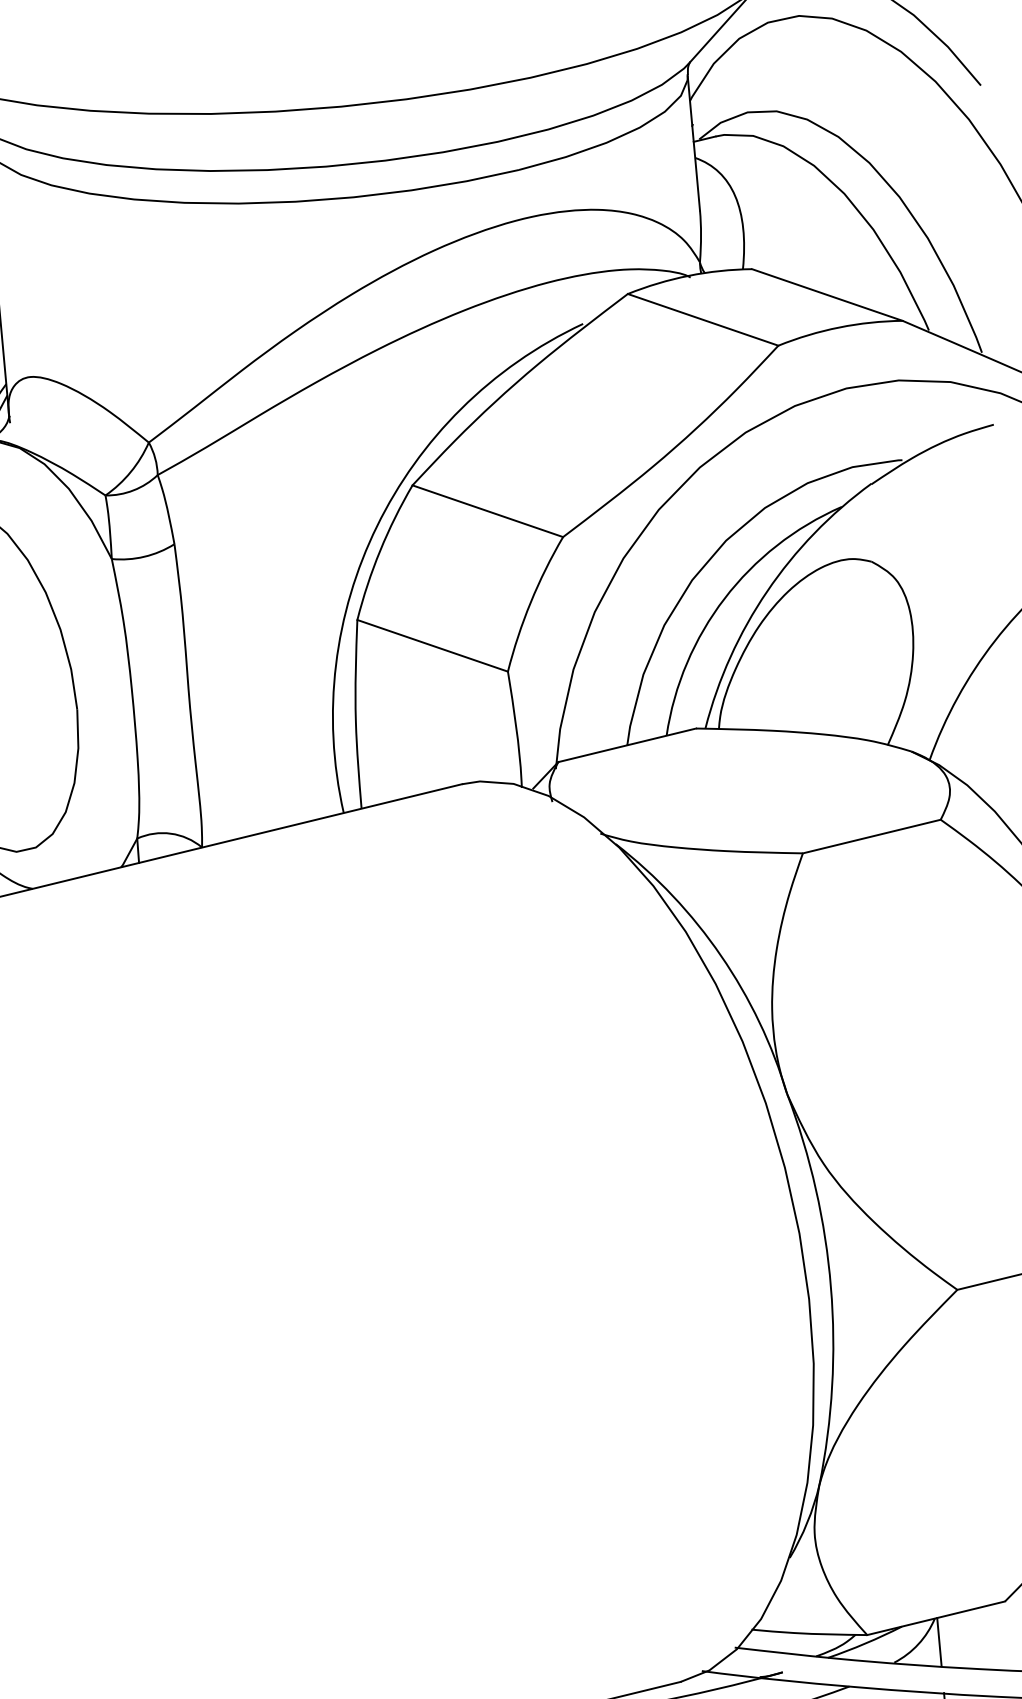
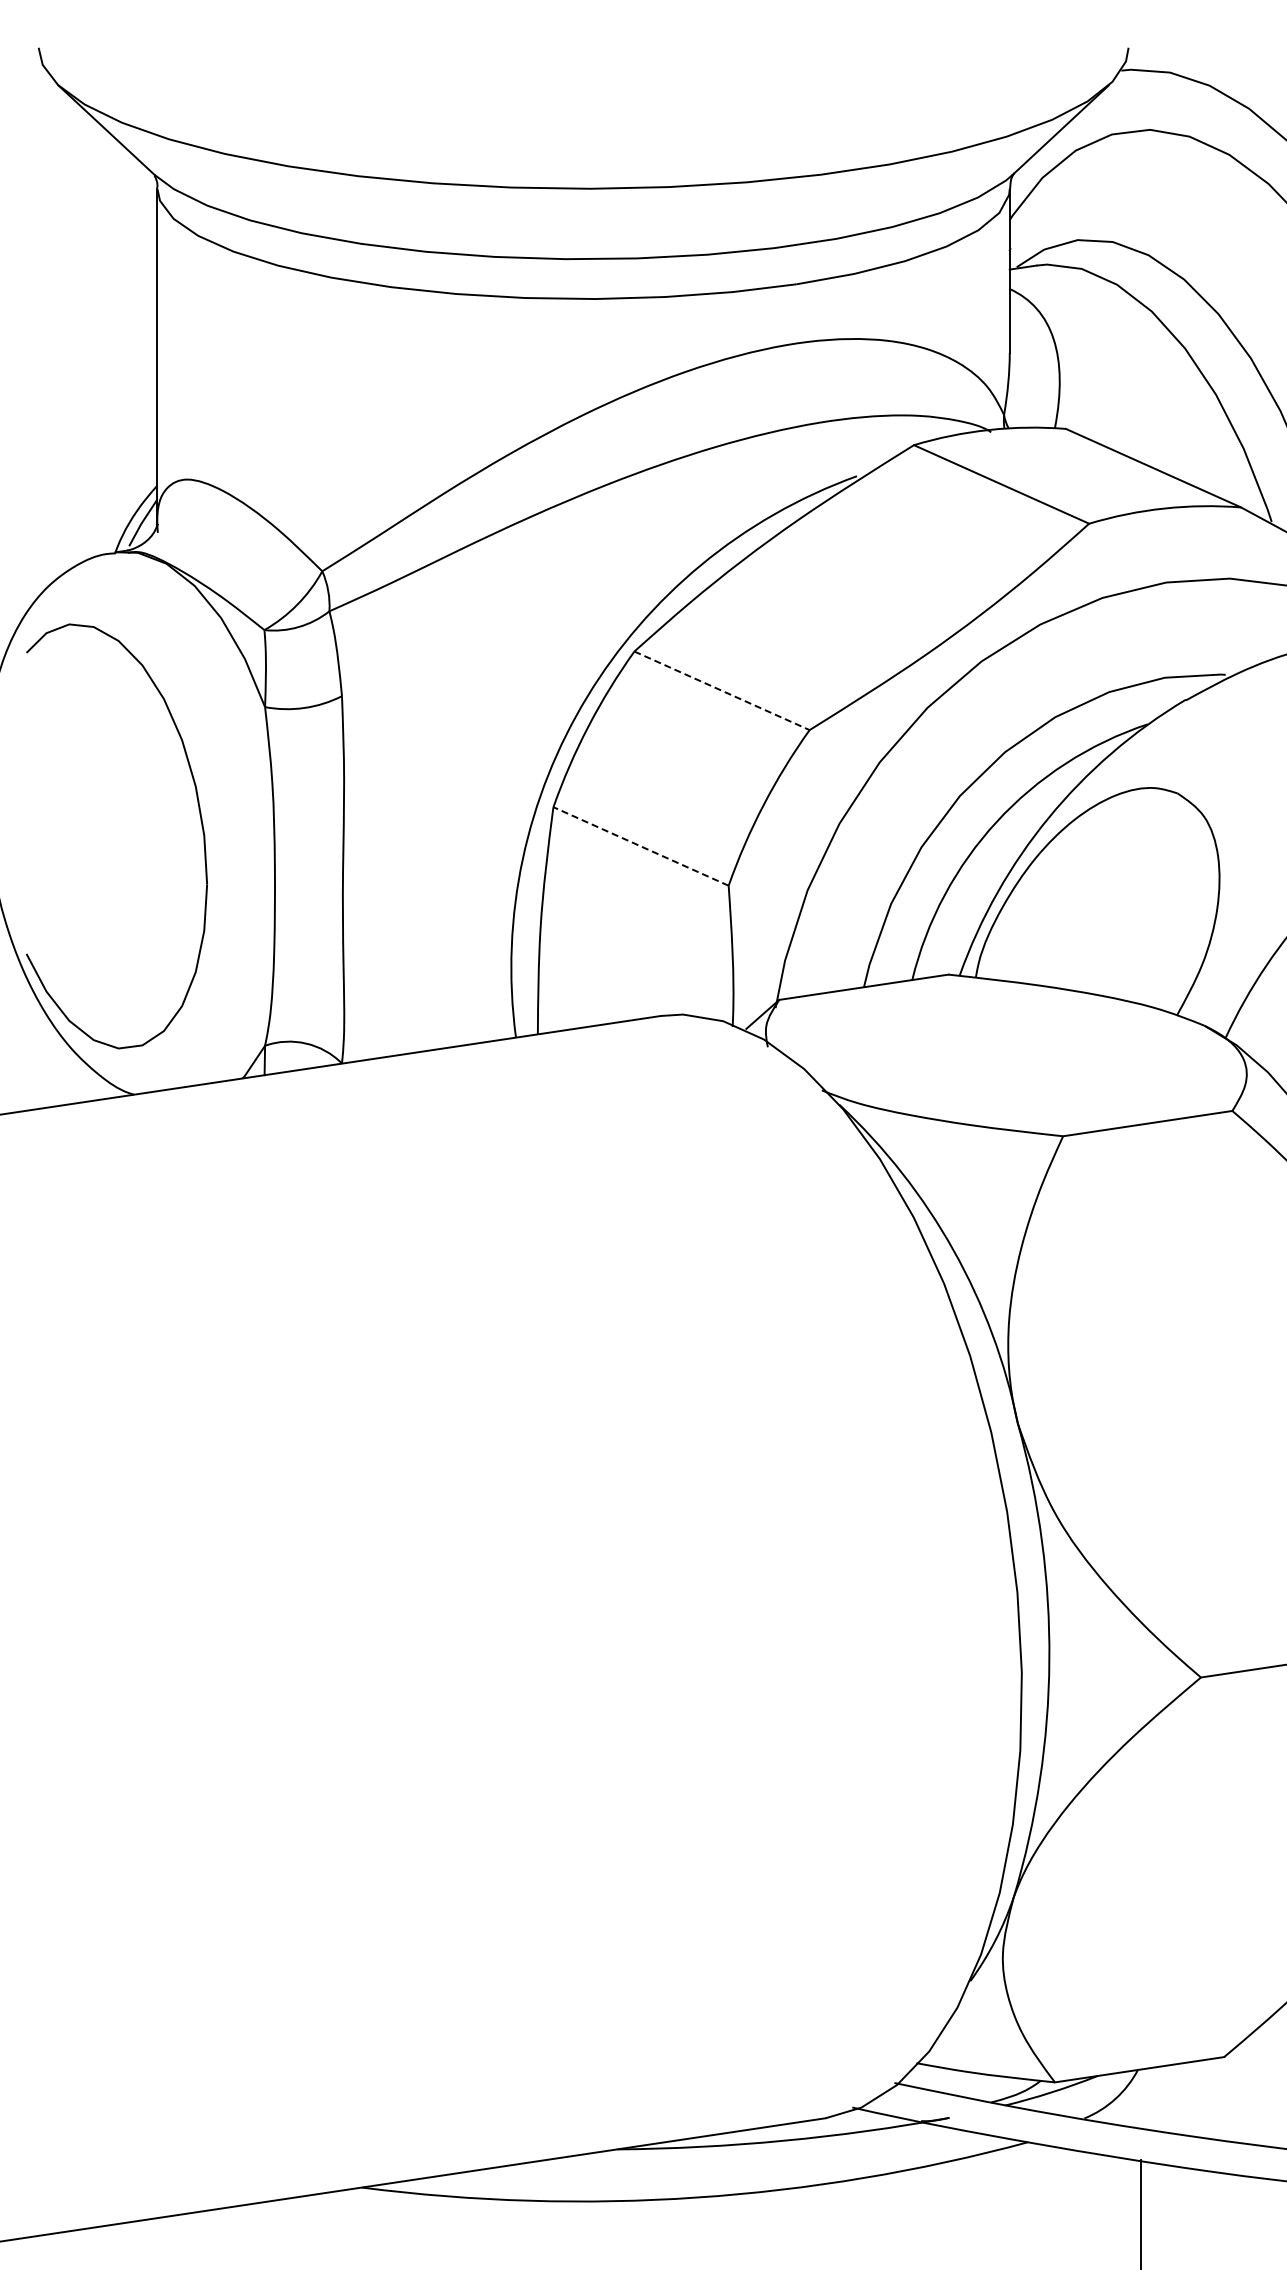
line: (488, 511) -> (722, 691), solid -> dashed
line: (432, 645) -> (640, 846), solid -> dashed
line: (939, 1641) -> (1140, 2098), removed

